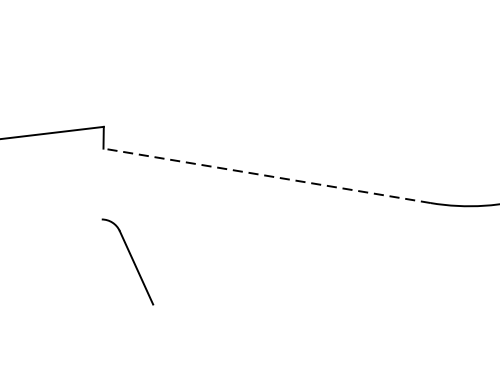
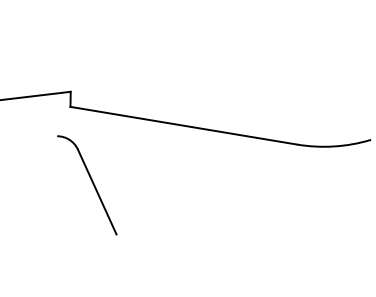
line: (266, 175) -> (183, 125), dashed -> solid
part: (128, 262) -> (87, 185), size x1.67

